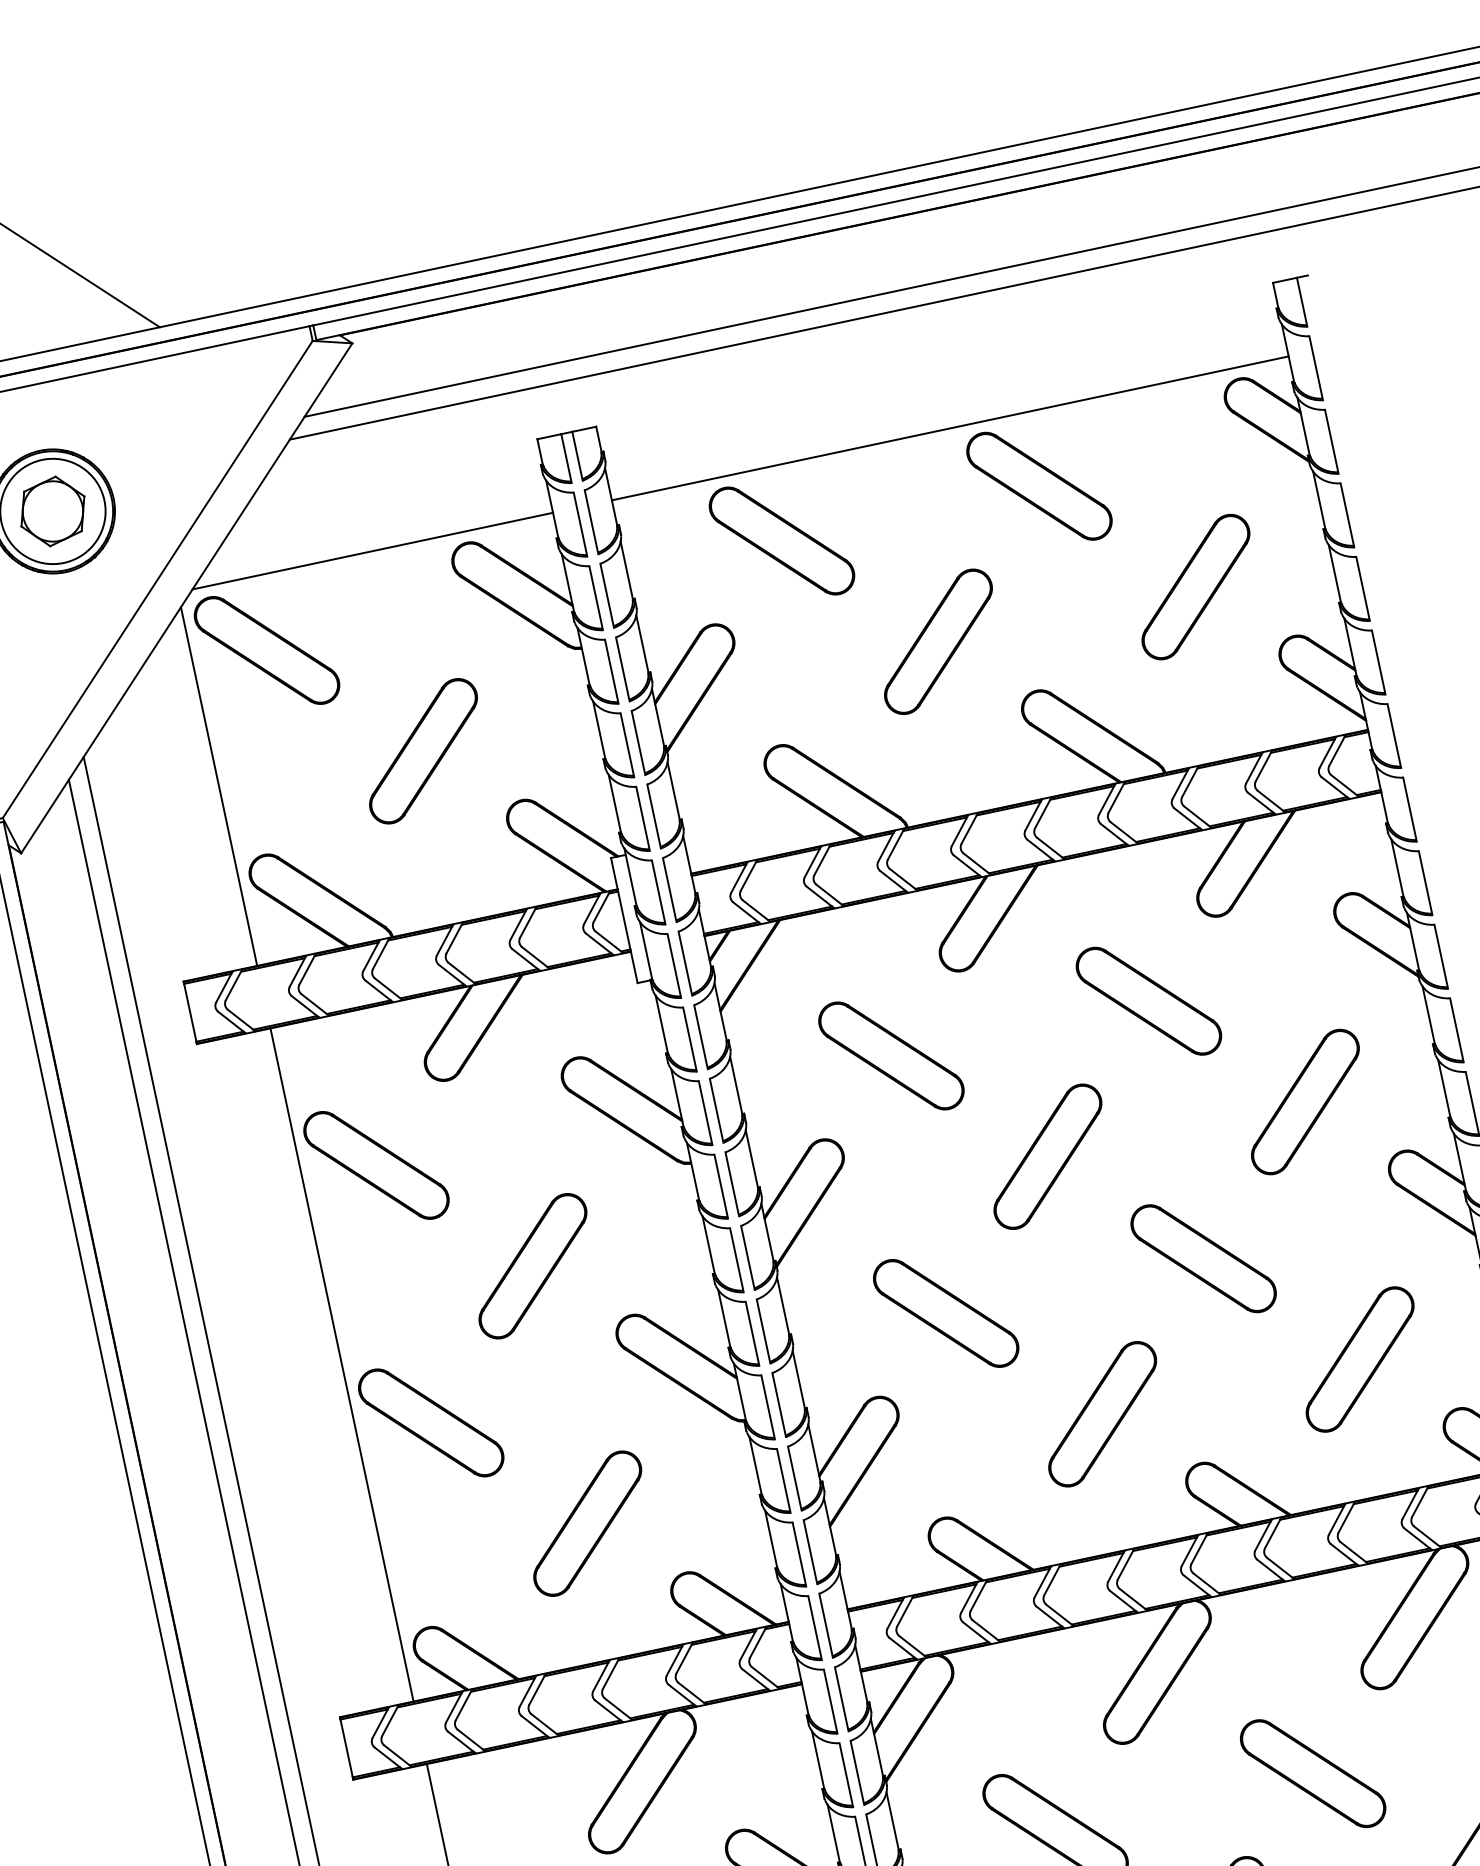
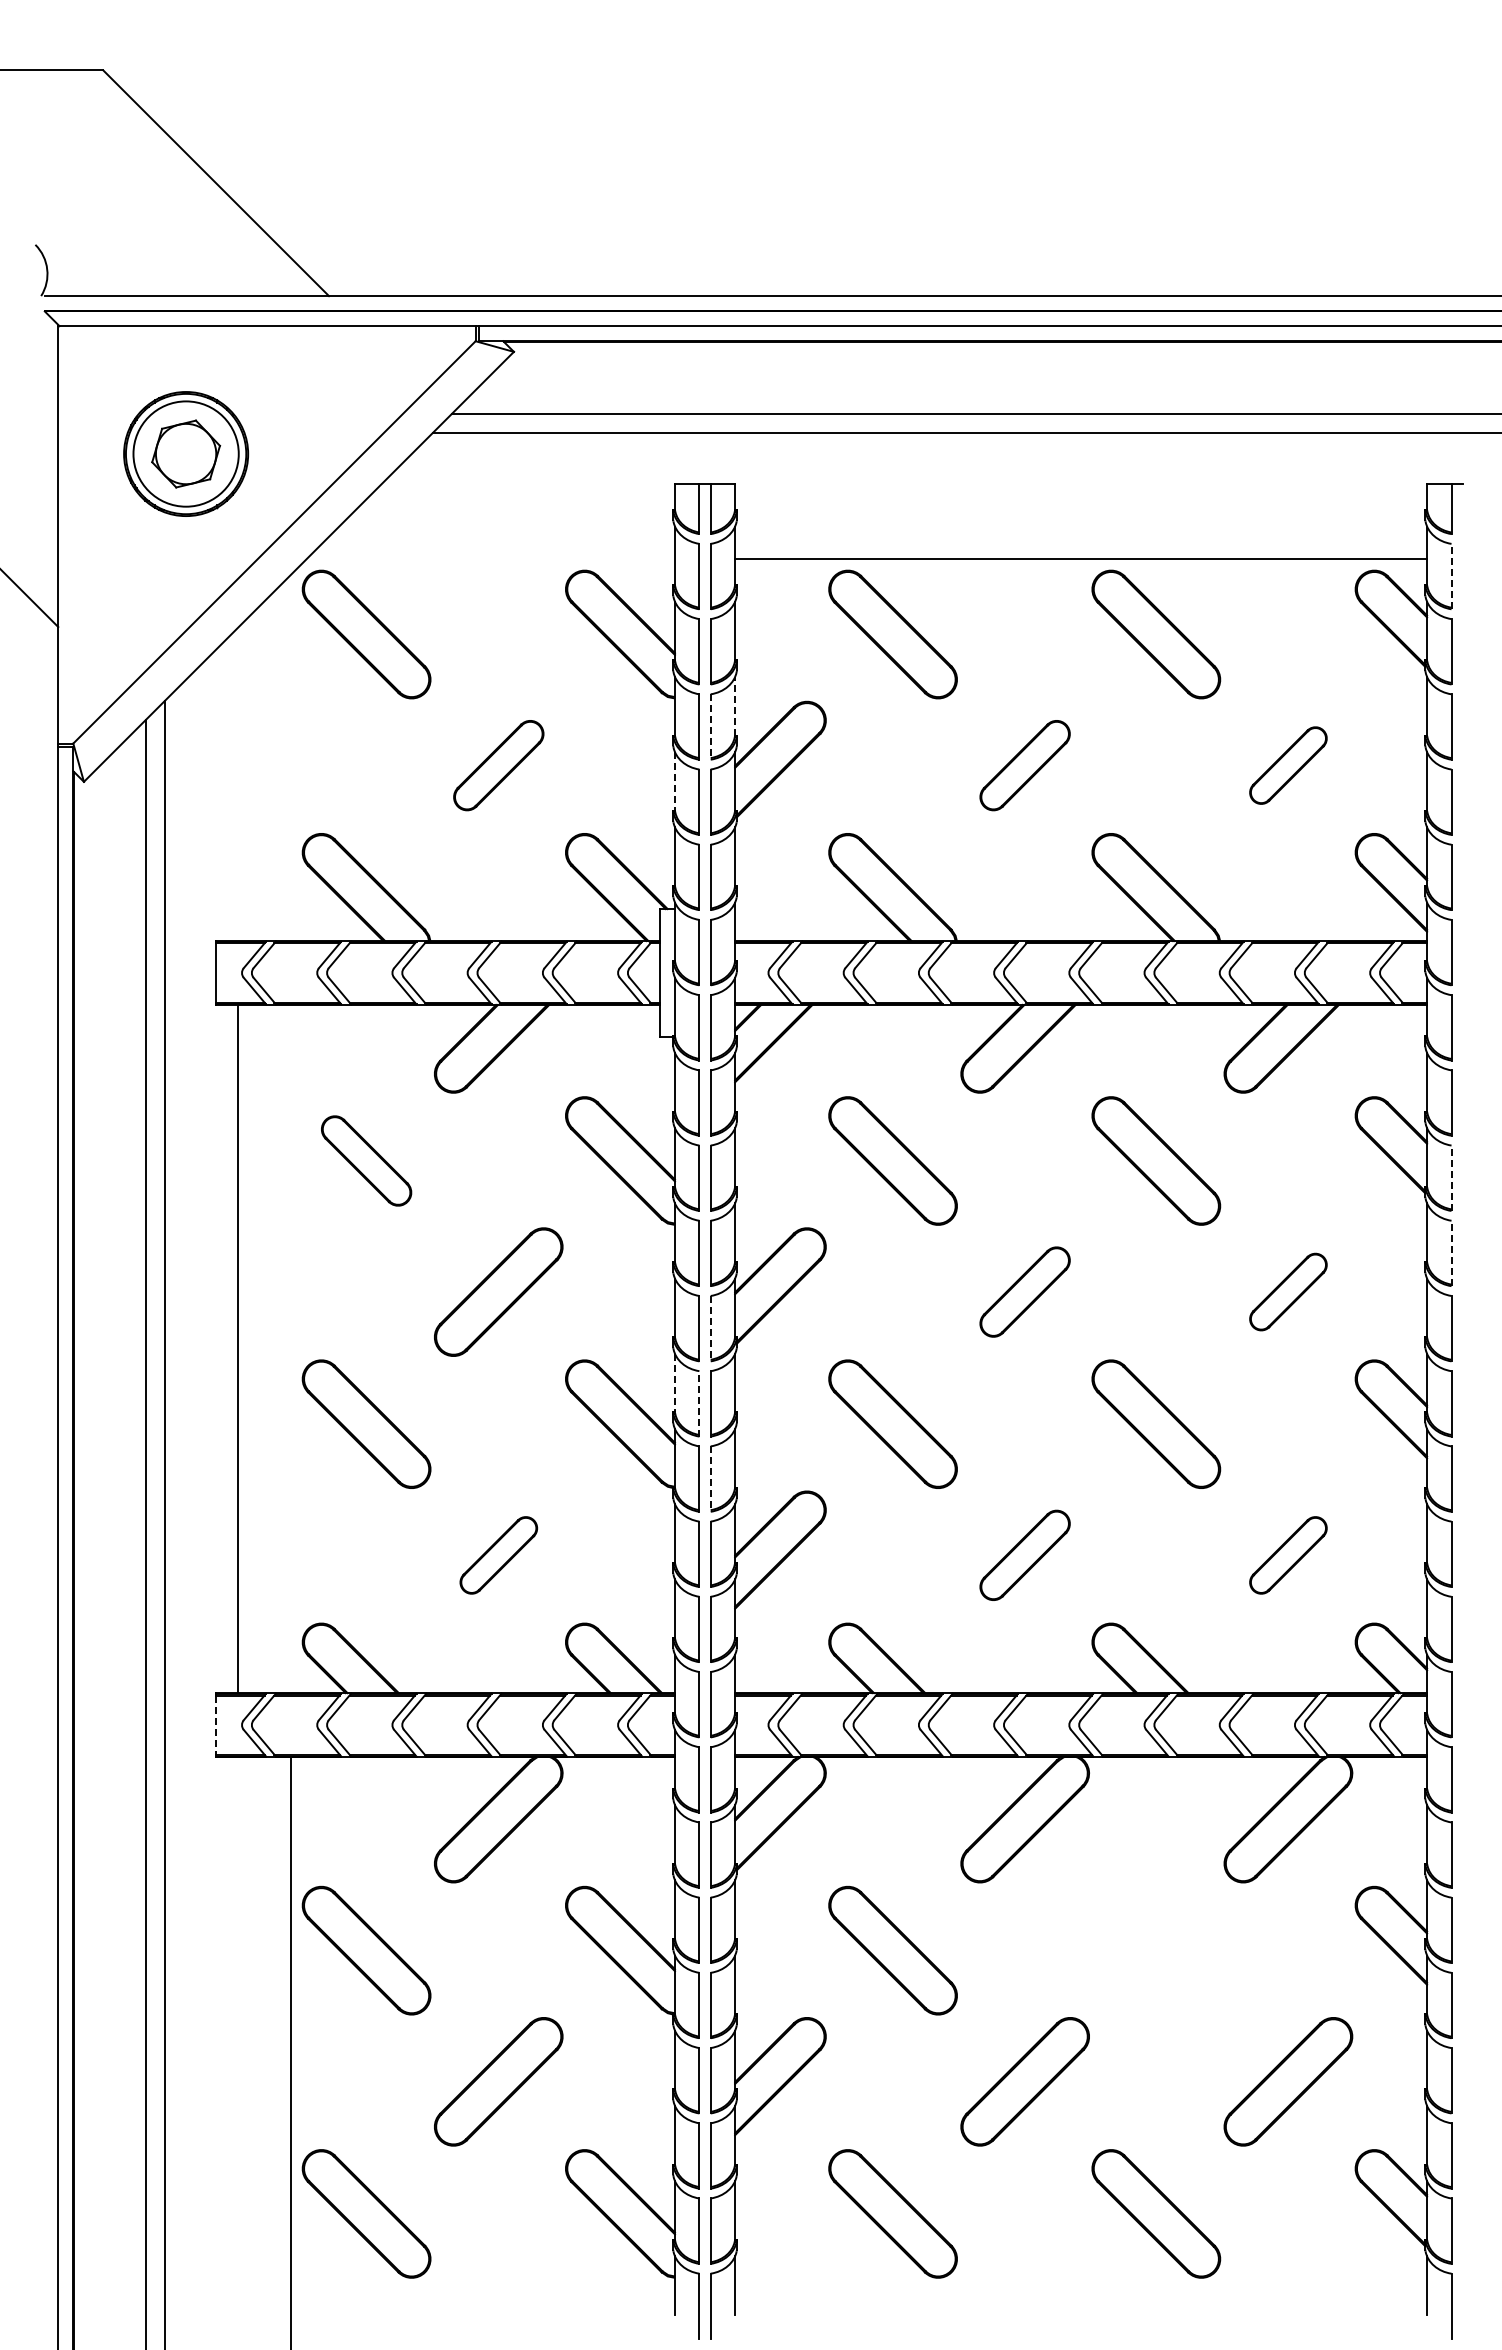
line: (1316, 368) -> (1451, 576), solid -> dashed
line: (372, 551) -> (490, 559), removed
part: (1195, 586) -> (1288, 765), size x0.6
part: (937, 641) -> (1024, 765), size x0.7
line: (642, 643) -> (735, 705), solid -> dashed
line: (622, 669) -> (710, 727), solid -> dashed
line: (598, 730) -> (674, 781), solid -> dashed
part: (423, 751) -> (498, 765), size x0.7
line: (219, 786) -> (291, 757), removed
line: (1441, 956) -> (1451, 1178), solid -> dashed
line: (1456, 1030) -> (1451, 1253), solid -> dashed
part: (1305, 1101) -> (1288, 1291), size x0.6
part: (1047, 1156) -> (1024, 1291), size x0.7
part: (376, 1164) -> (366, 1160), size x0.7
line: (747, 1257) -> (710, 1328), solid -> dashed
line: (723, 1319) -> (674, 1383), solid -> dashed
line: (752, 1333) -> (699, 1403), solid -> dashed
part: (1360, 1359) -> (1288, 1555), size x0.6
line: (341, 1364) -> (238, 1348), moved
line: (779, 1405) -> (710, 1479), solid -> dashed
part: (1102, 1414) -> (1024, 1555), size x0.7
part: (587, 1523) -> (498, 1555), size x0.6
line: (347, 1748) -> (216, 1725), solid -> dashed
part: (1313, 1773) -> (1156, 1950), removed

